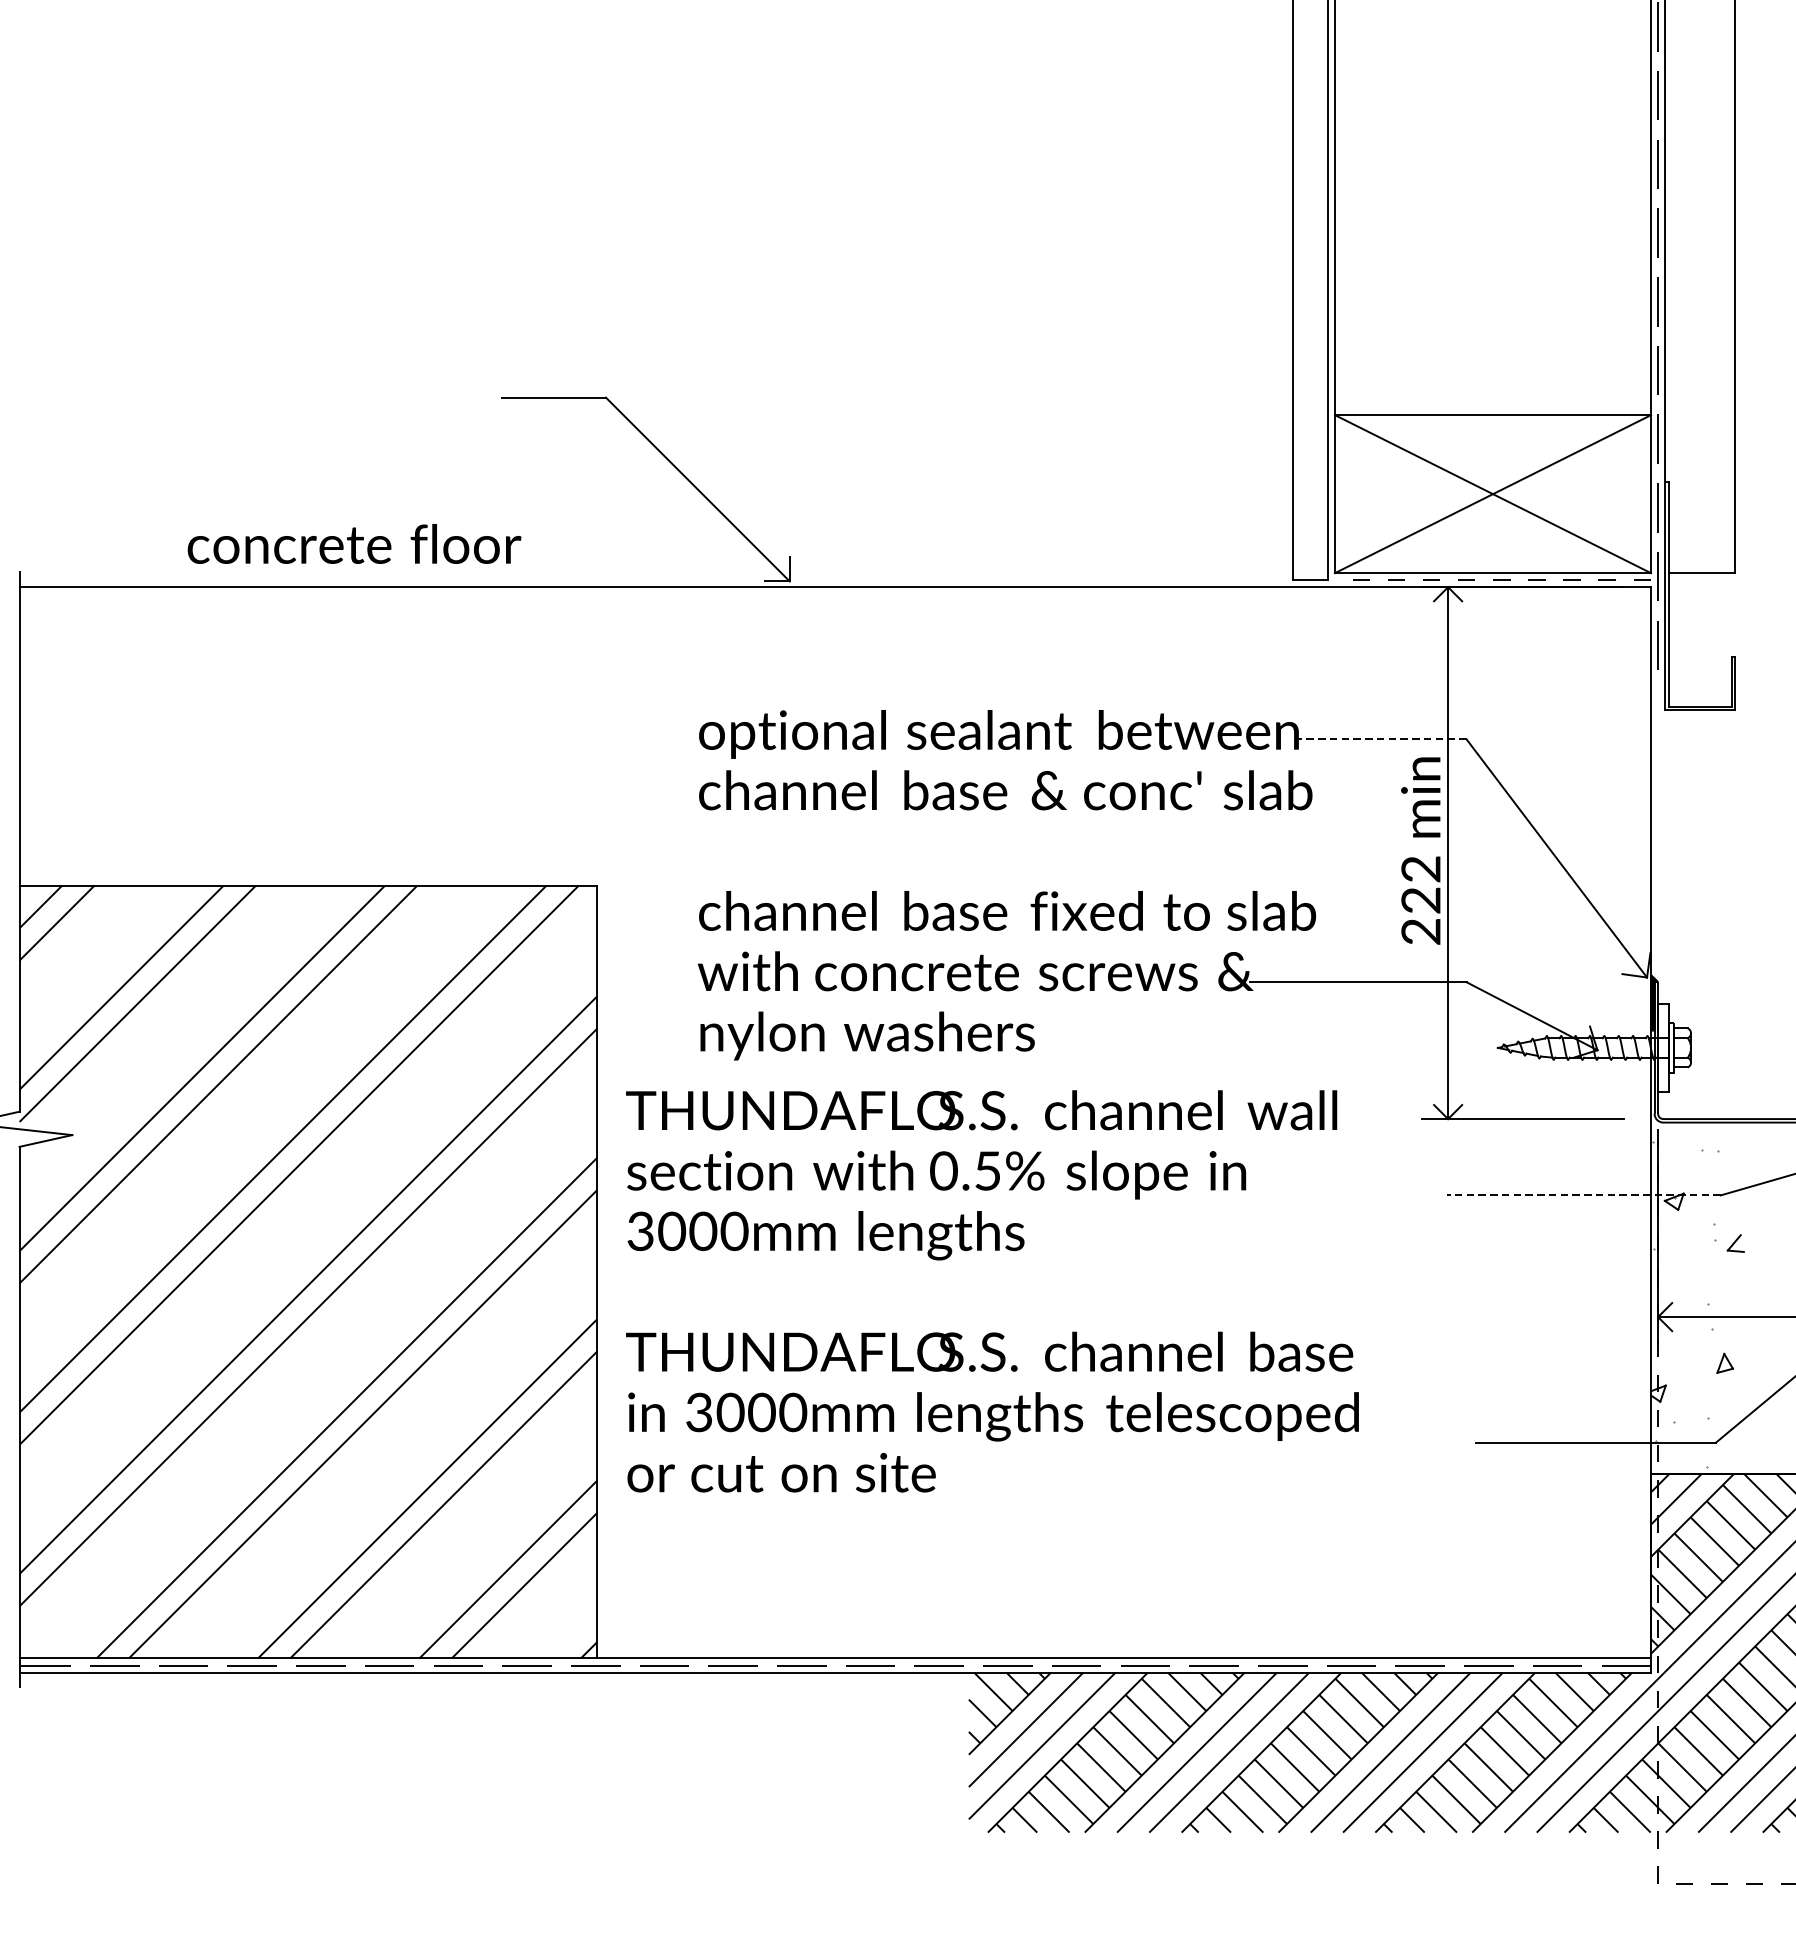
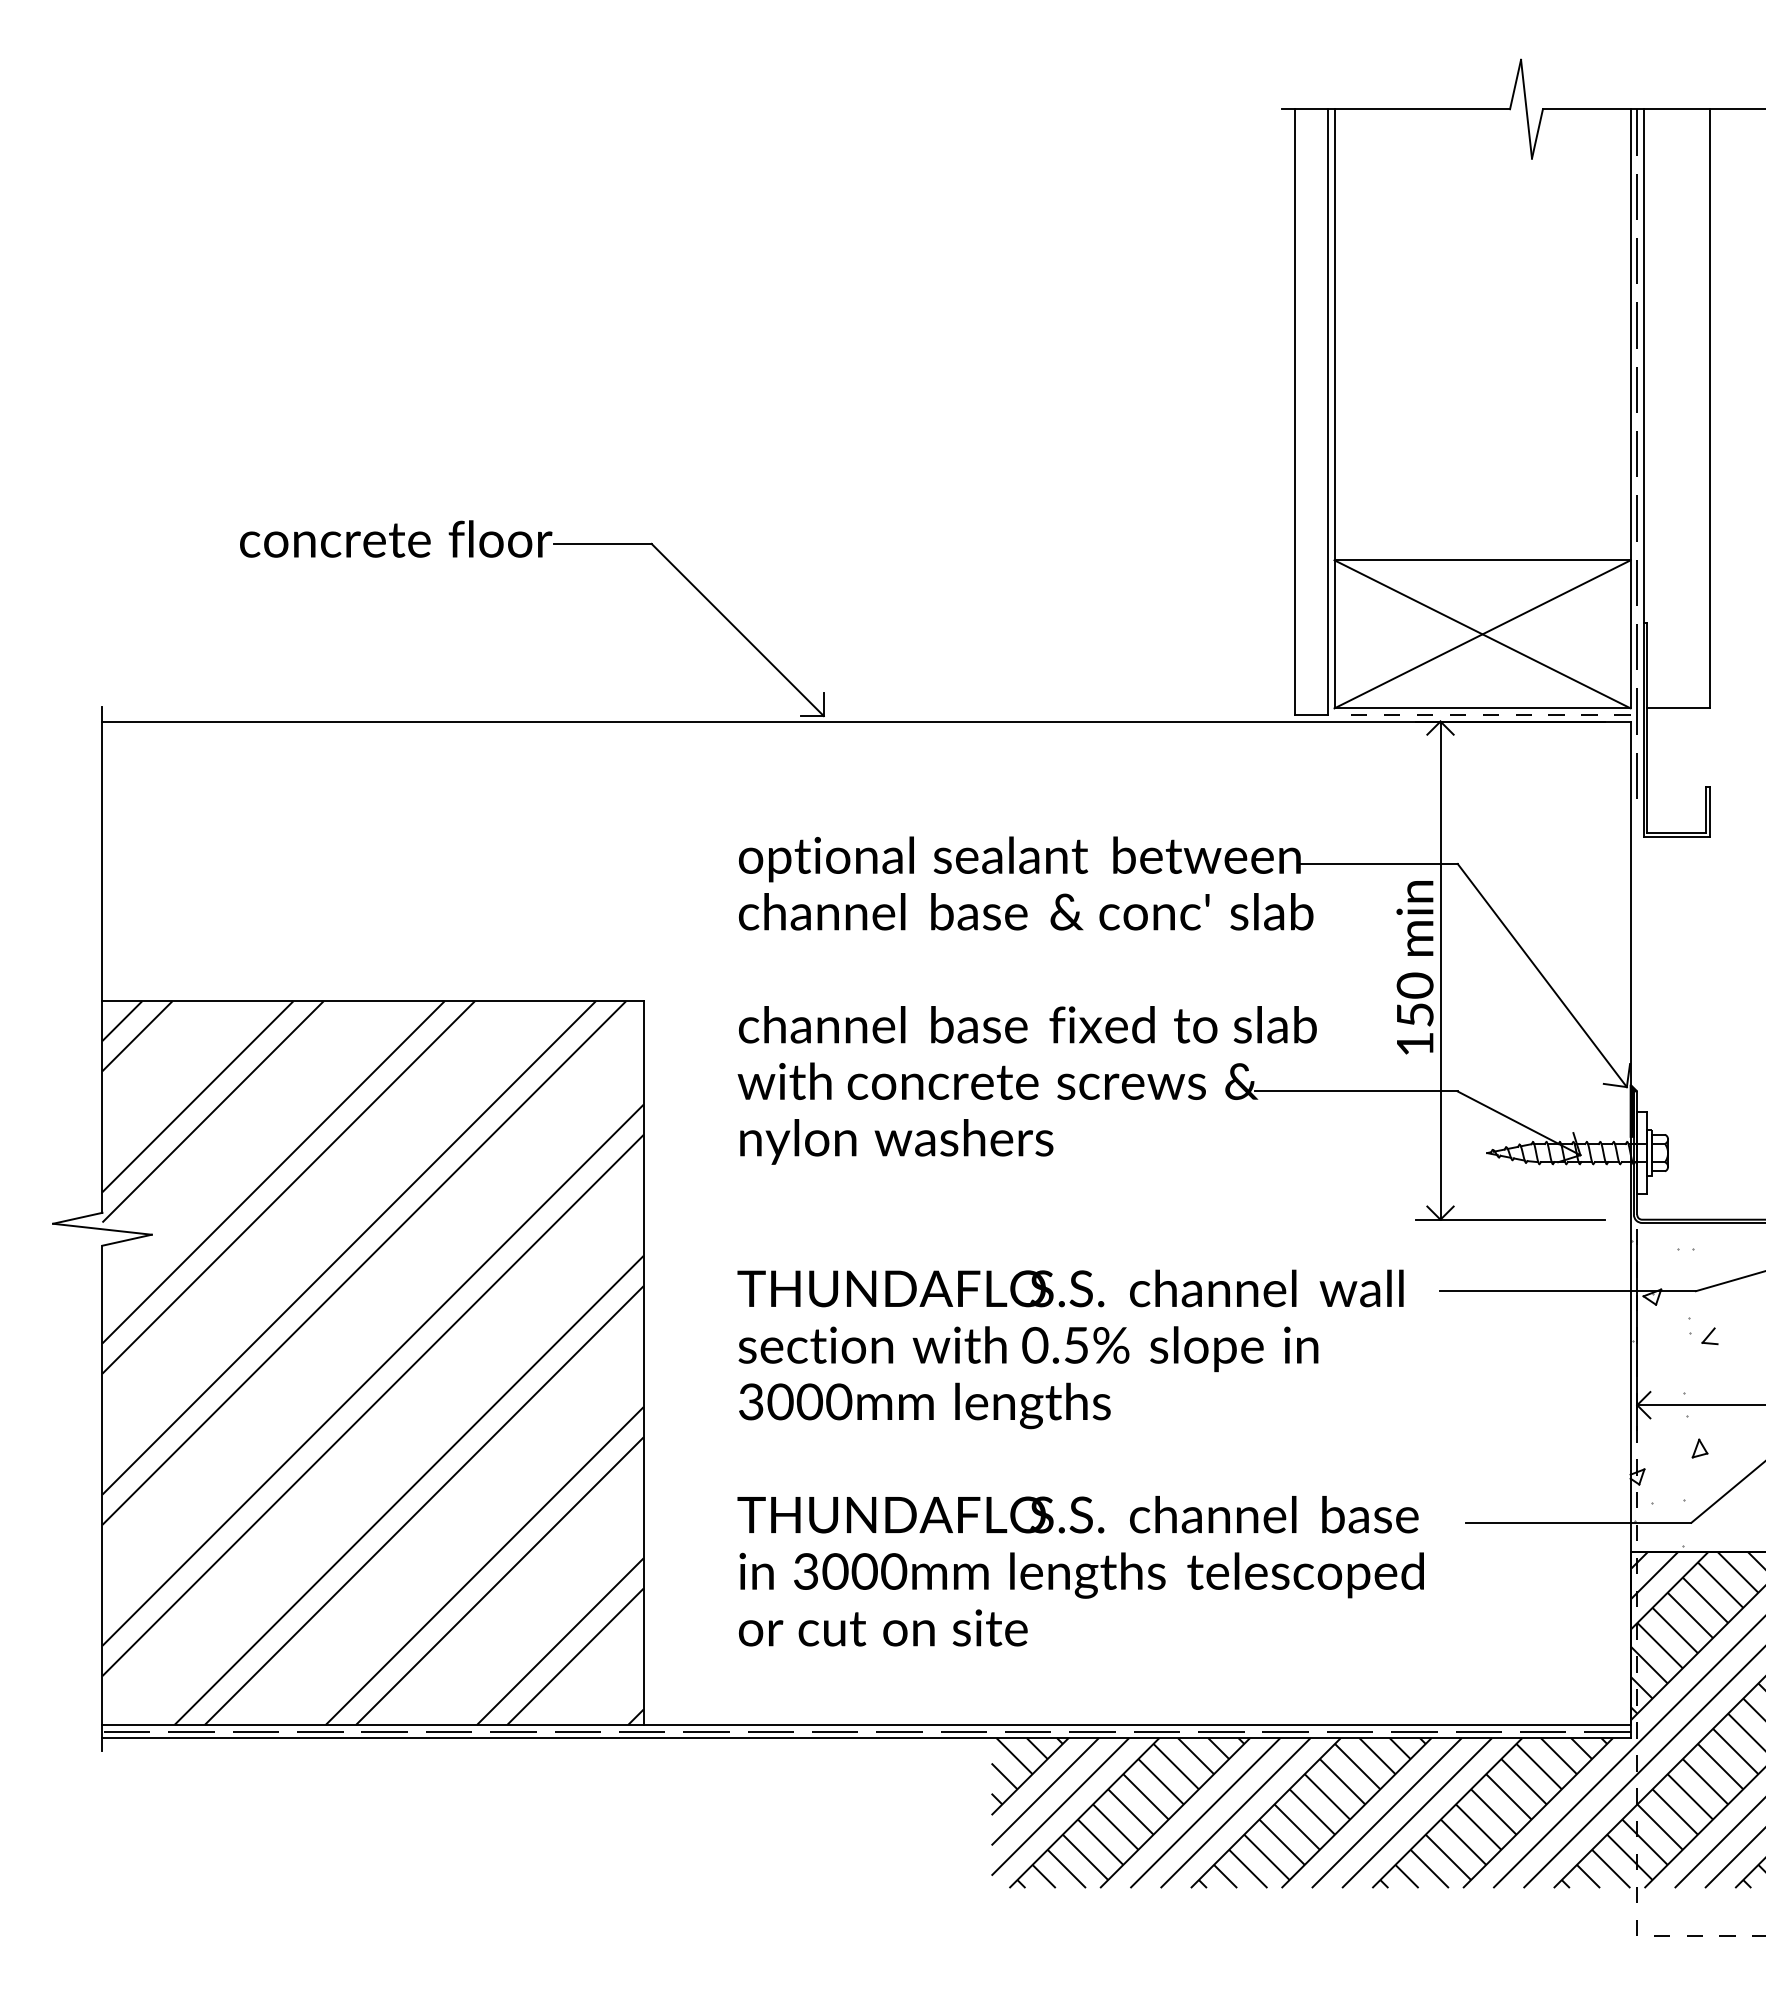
text: (354, 543) -> (396, 538), moved
line: (1381, 738) -> (1378, 863), dashed -> solid
text: (1420, 899) -> (1414, 1014), 222 -> 150
line: (1583, 1195) -> (1567, 1291), dashed -> solid
text: (992, 1290) -> (1080, 1457), moved

